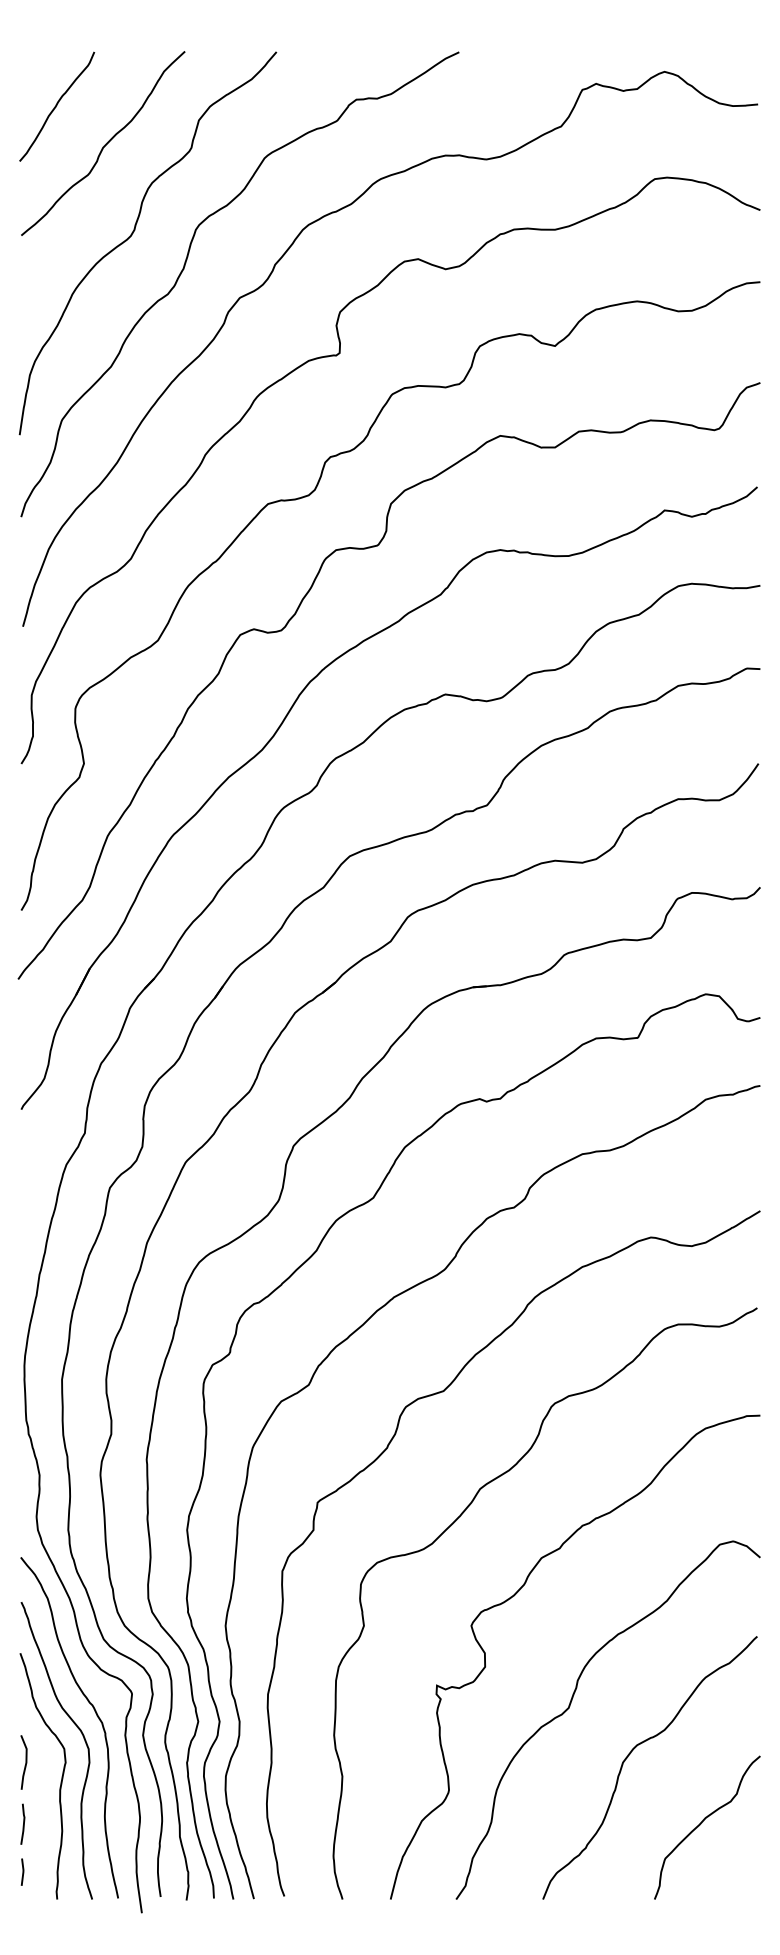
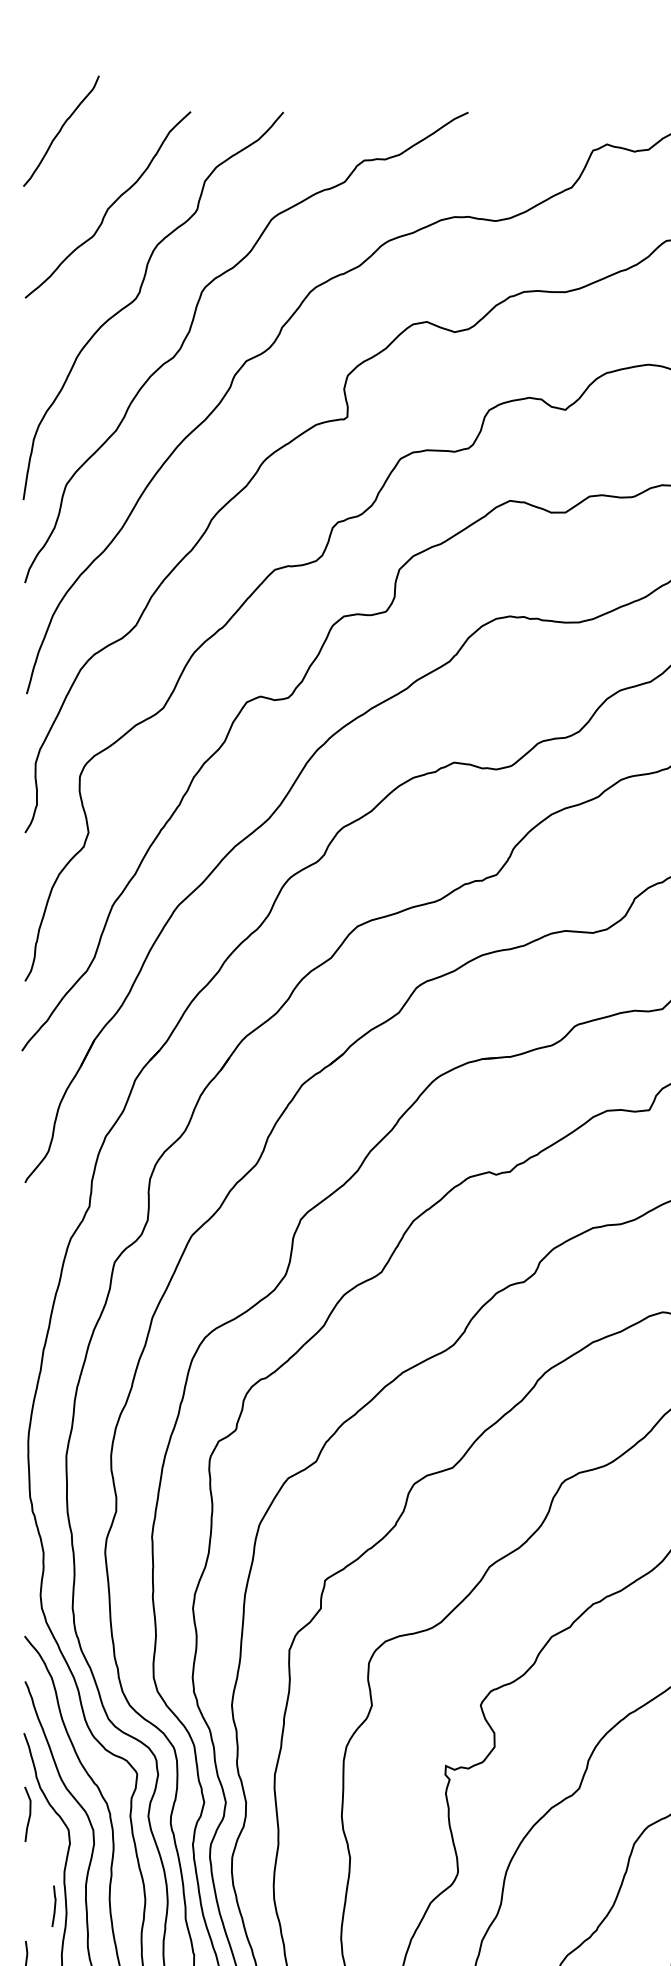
curve: (57, 105) -> (61, 129), moved
line: (25, 1762) -> (29, 1814), moved
line: (23, 1823) -> (54, 1905), moved

